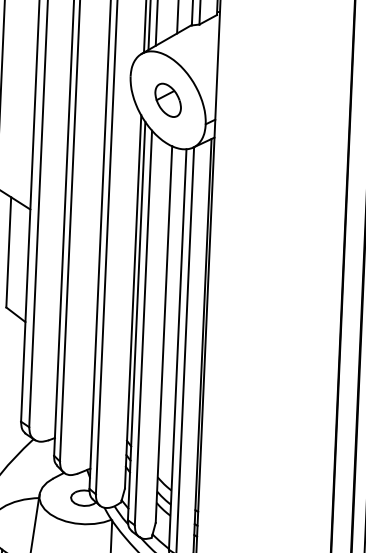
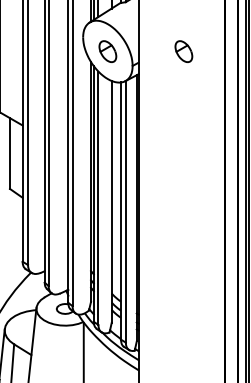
part: (285, 105) -> (183, 51), added

